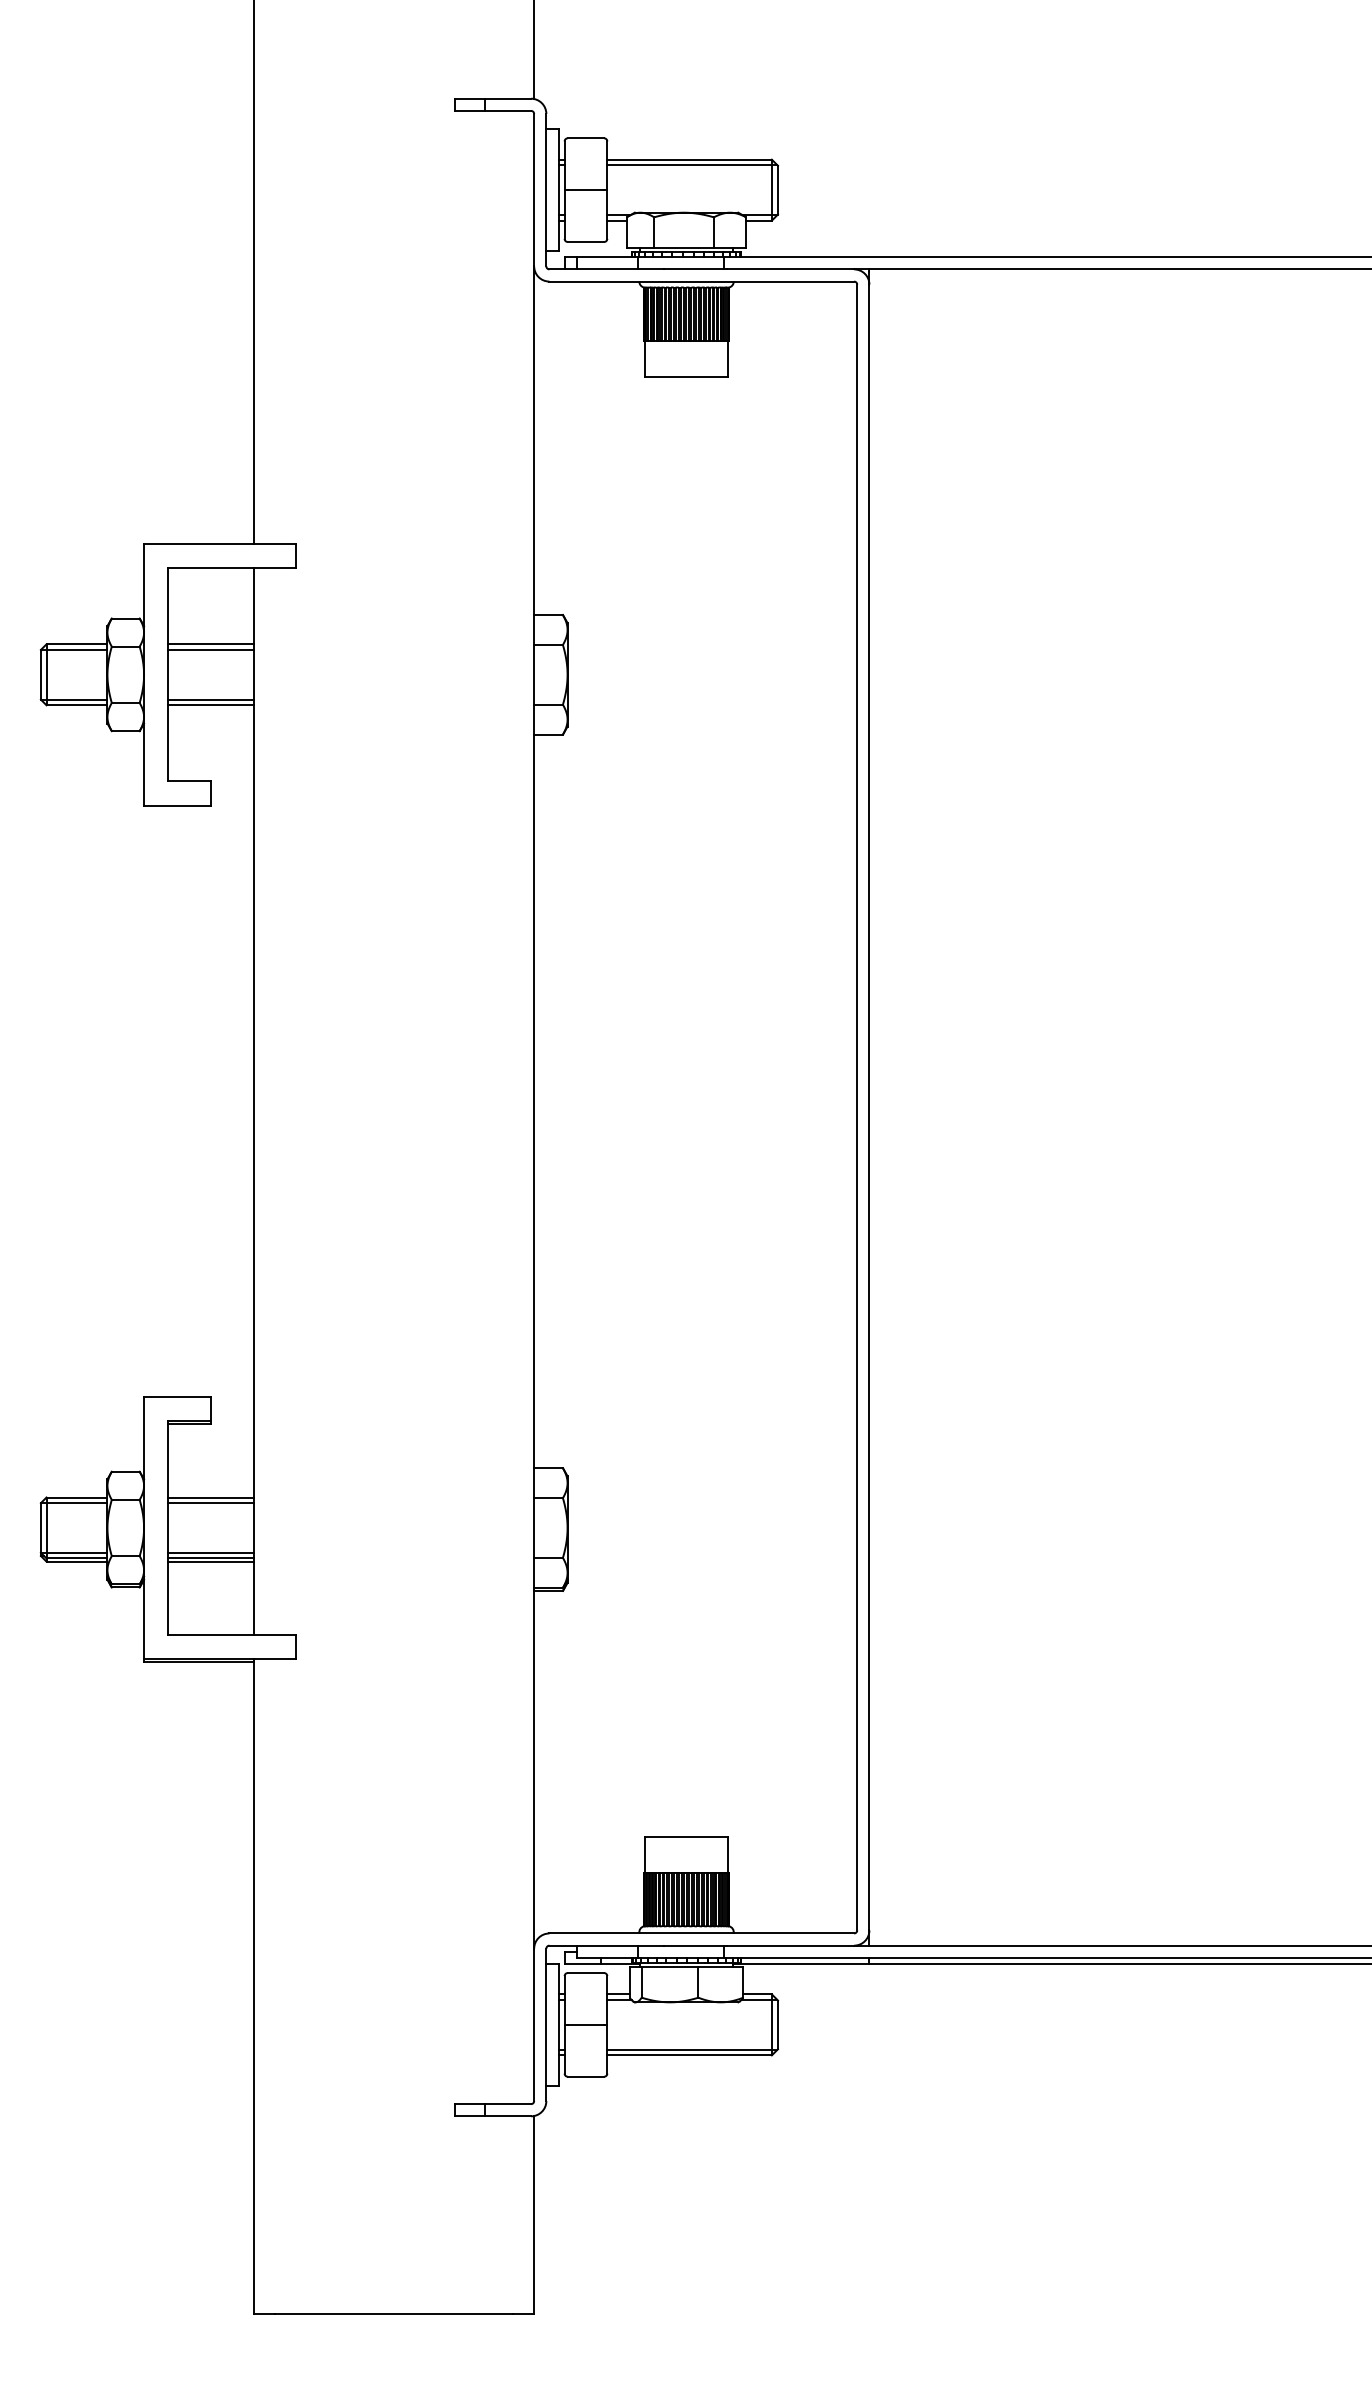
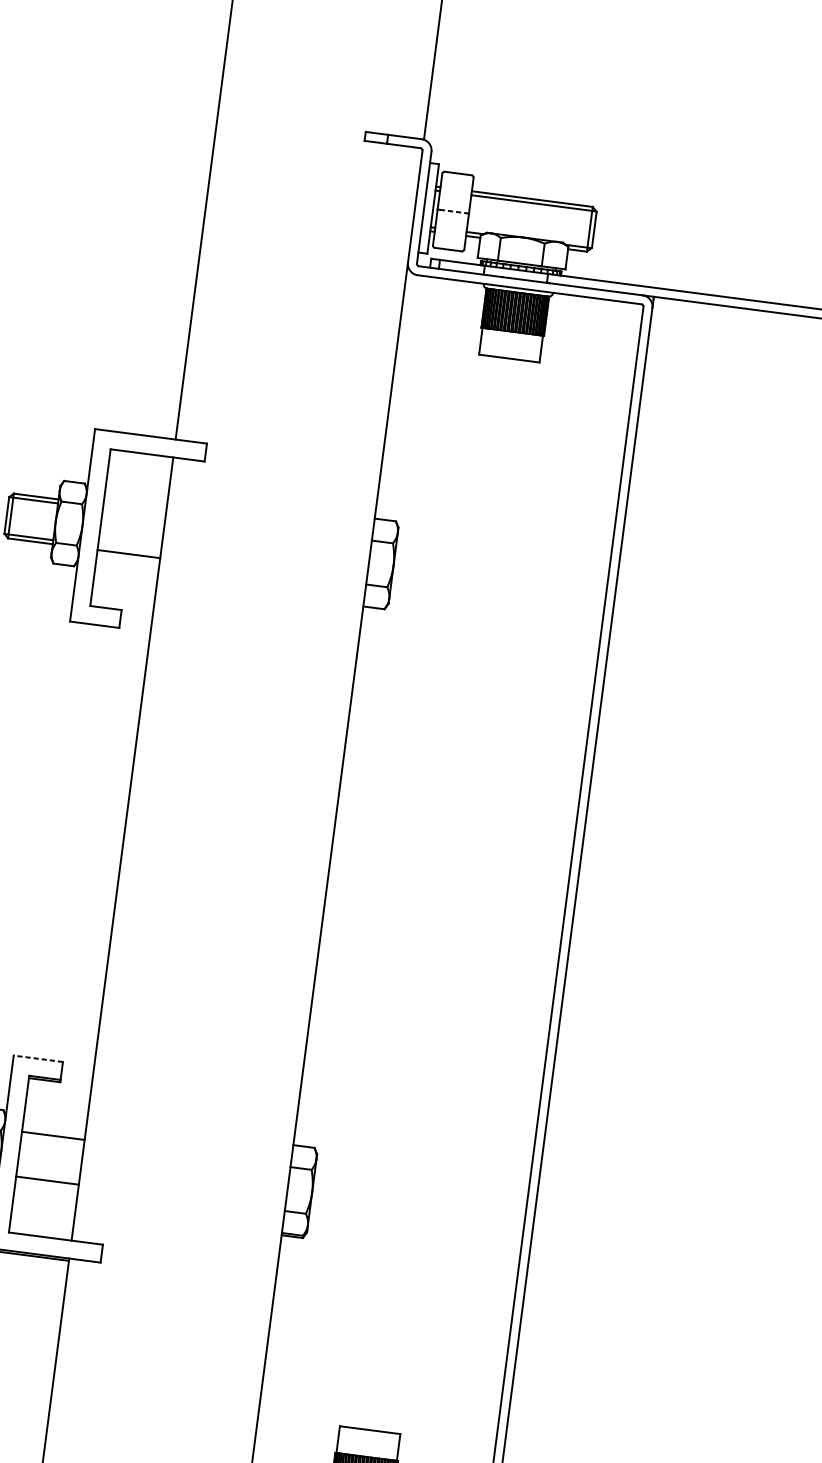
line: (586, 190) -> (453, 211), solid -> dashed
line: (210, 644) -> (134, 509), removed
line: (210, 649) -> (133, 513), removed
line: (210, 699) -> (129, 549), removed
line: (177, 1396) -> (38, 1058), solid -> dashed
line: (210, 1503) -> (52, 1140), removed
line: (210, 1553) -> (47, 1176), removed
line: (210, 1561) -> (46, 1182), removed

